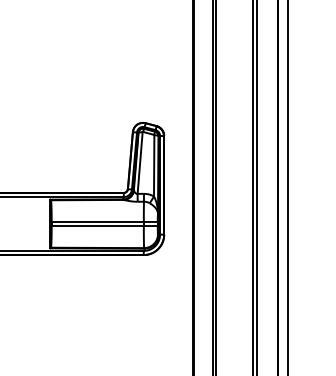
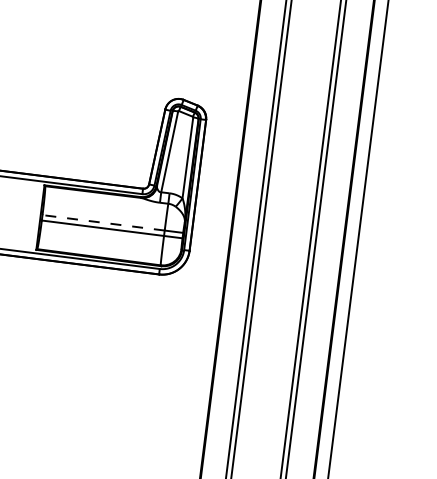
line: (97, 221) -> (103, 222), solid -> dashed

